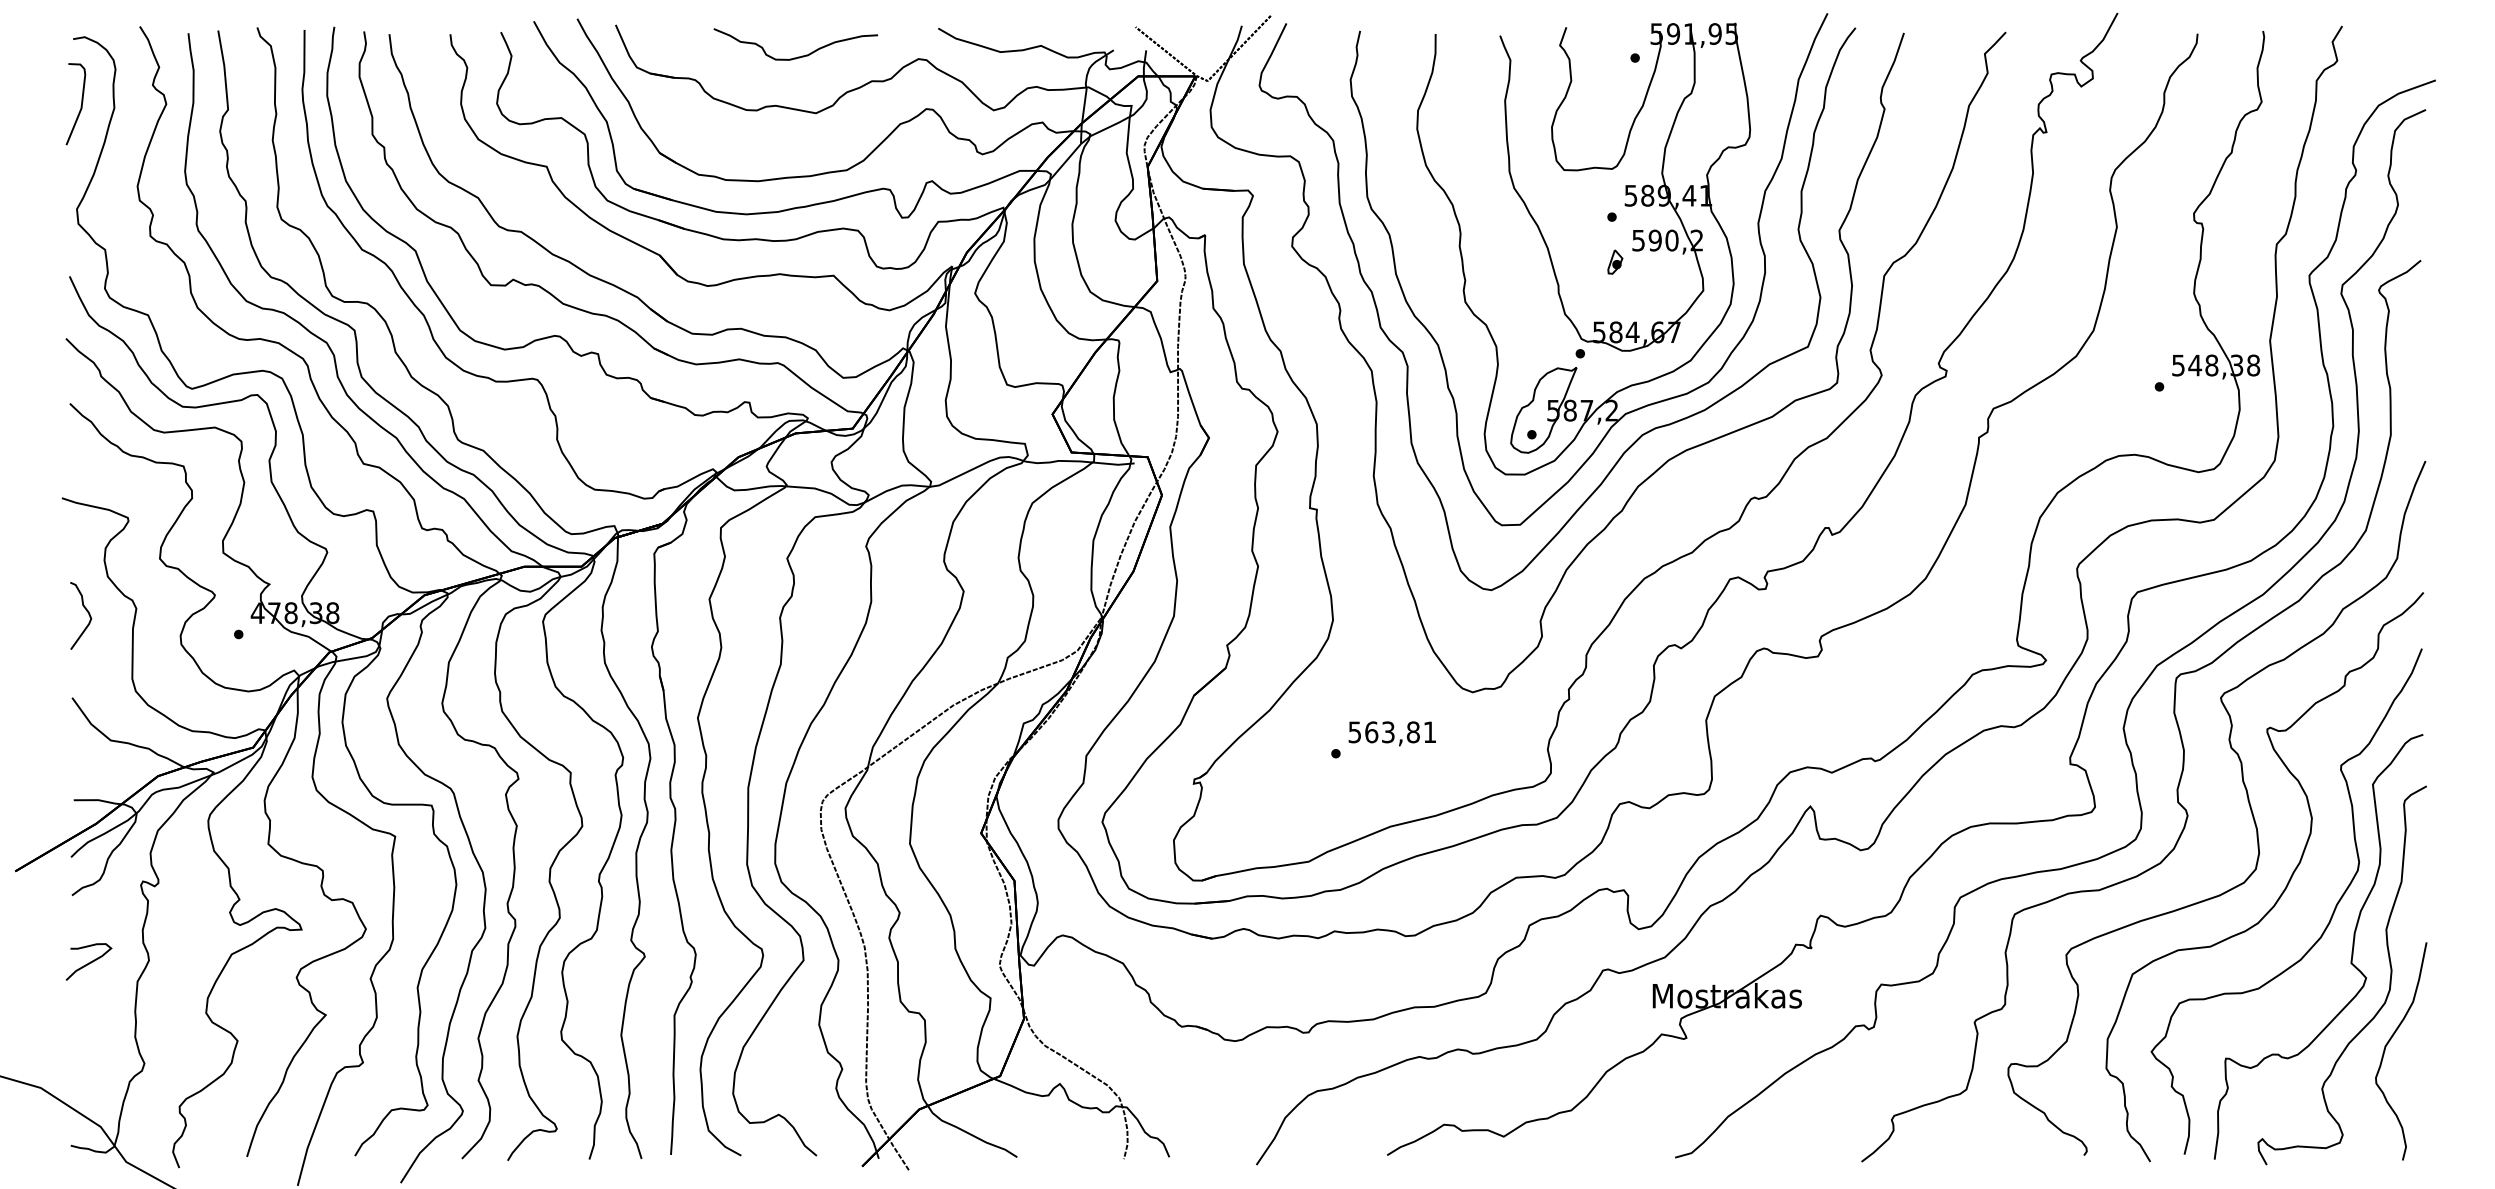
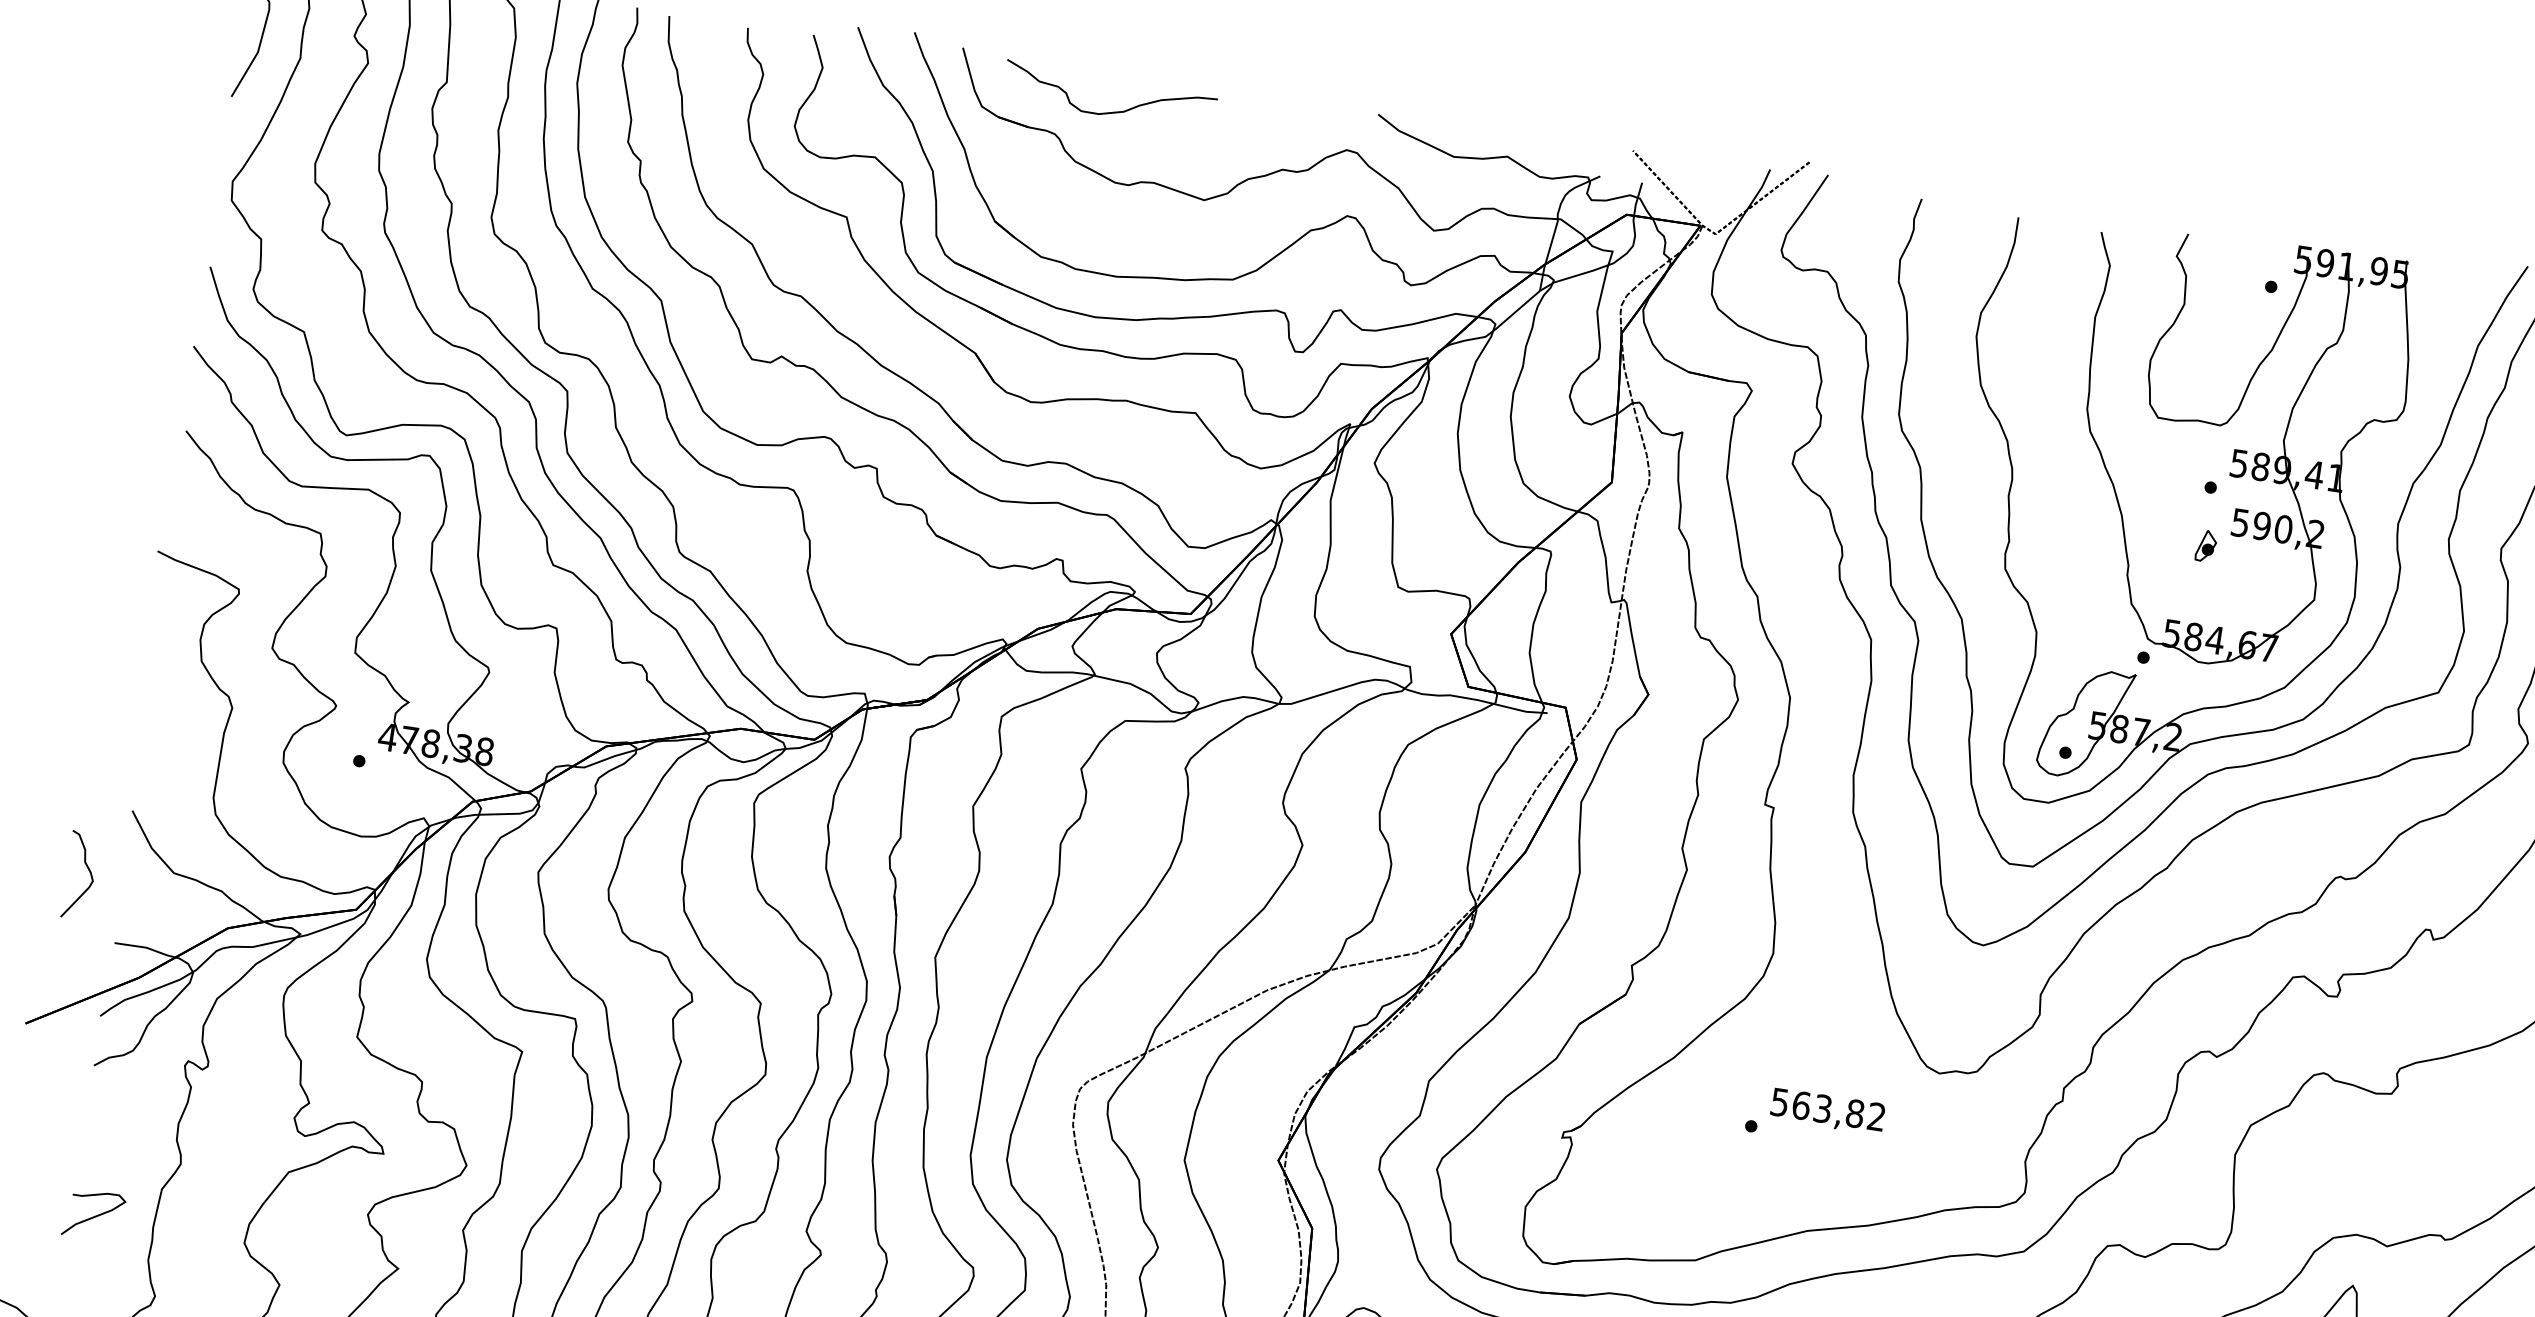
curve: (798, 56) -> (1111, 111), moved
curve: (86, 611) -> (88, 870), moved
text: (1429, 731) -> (1876, 1115), 563,81 -> 563,82
curve: (88, 962) -> (93, 1215), moved

